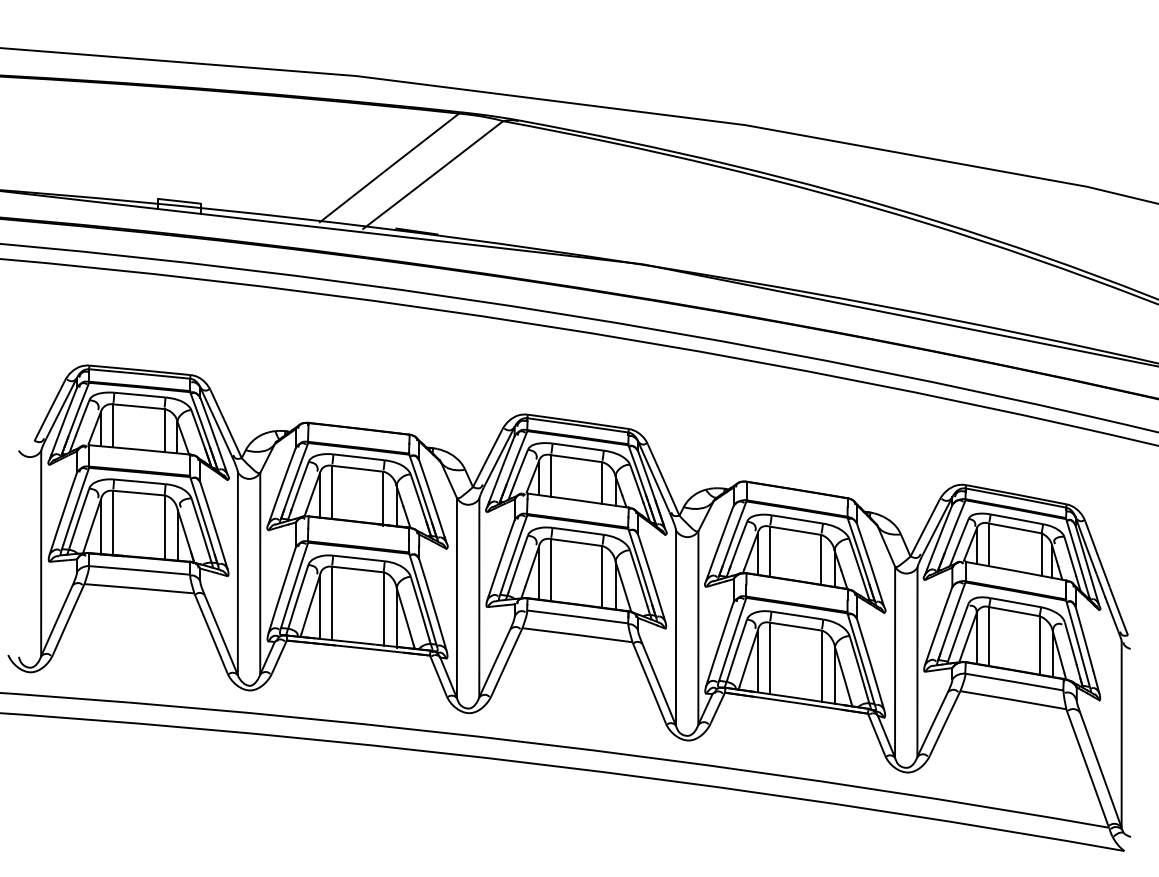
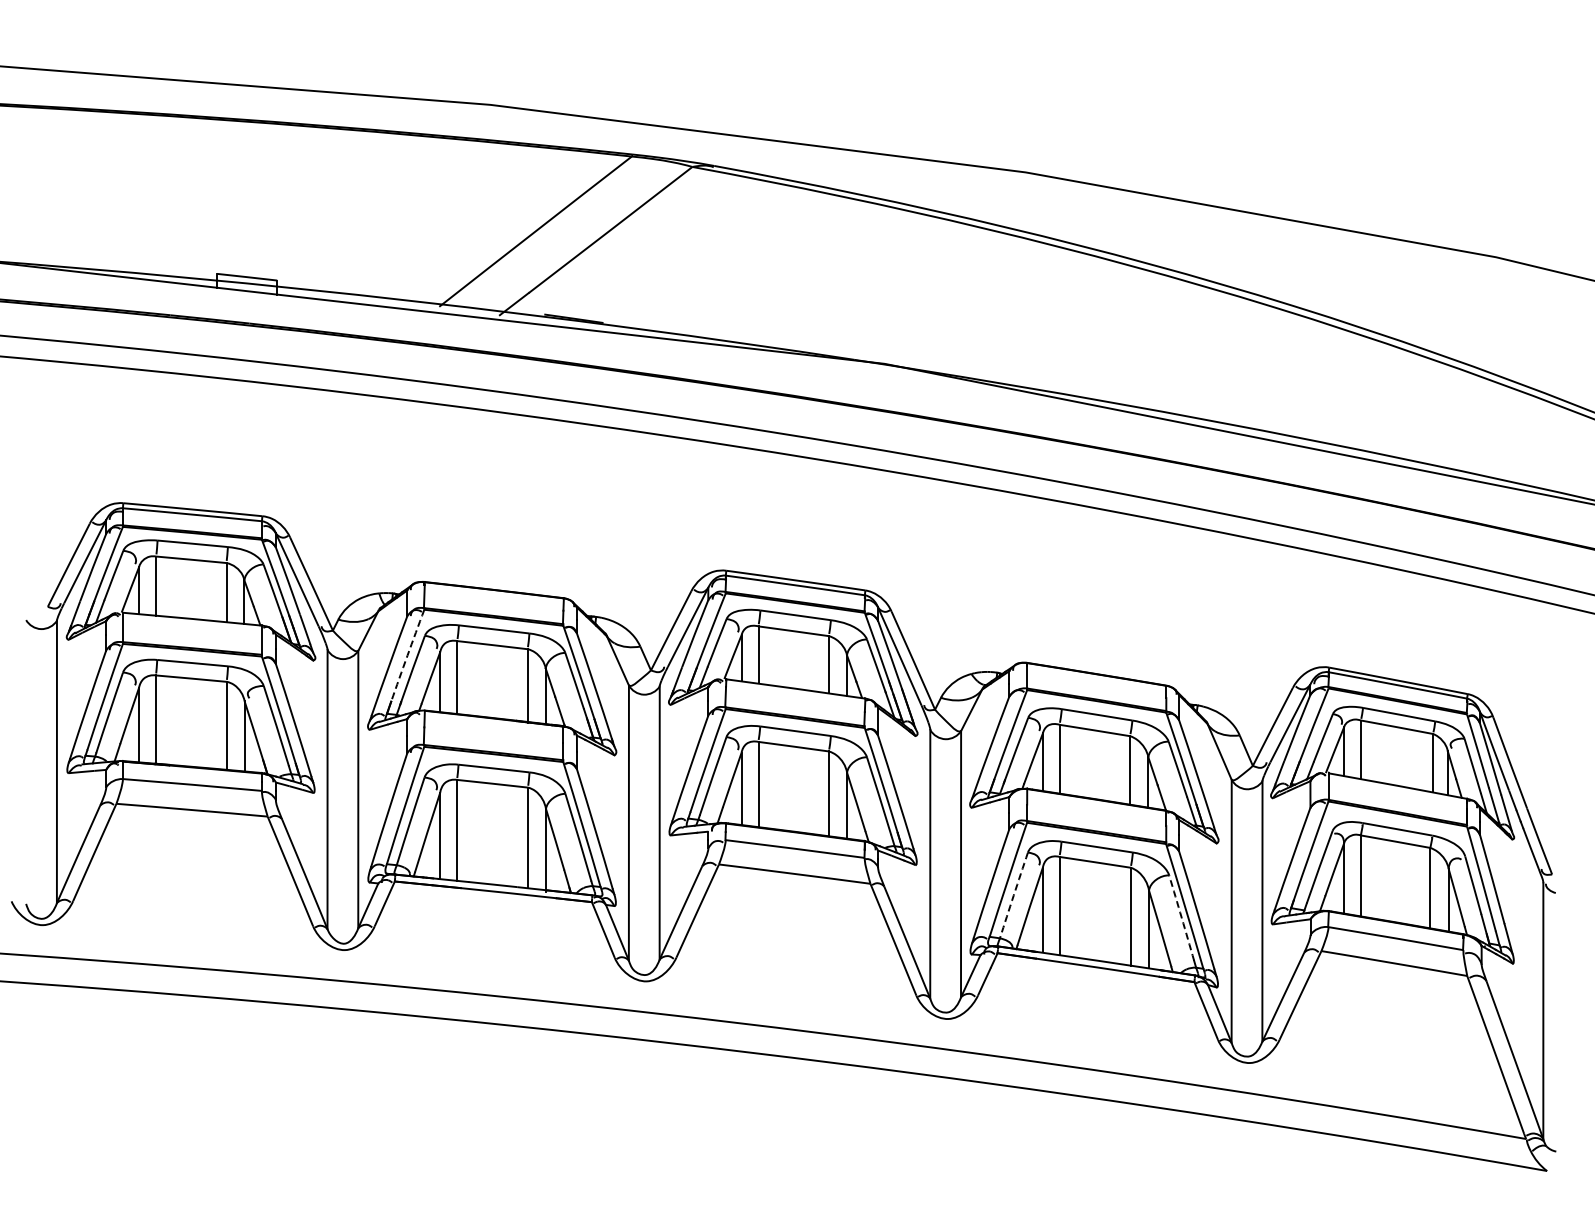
arc: (296, 476) -> (407, 655), solid -> dashed
arc: (736, 650) -> (1013, 895), solid -> dashed
arc: (858, 667) -> (1181, 918), solid -> dashed

